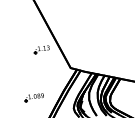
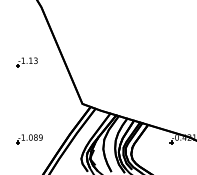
part: (41, 49) -> (26, 62), moved

